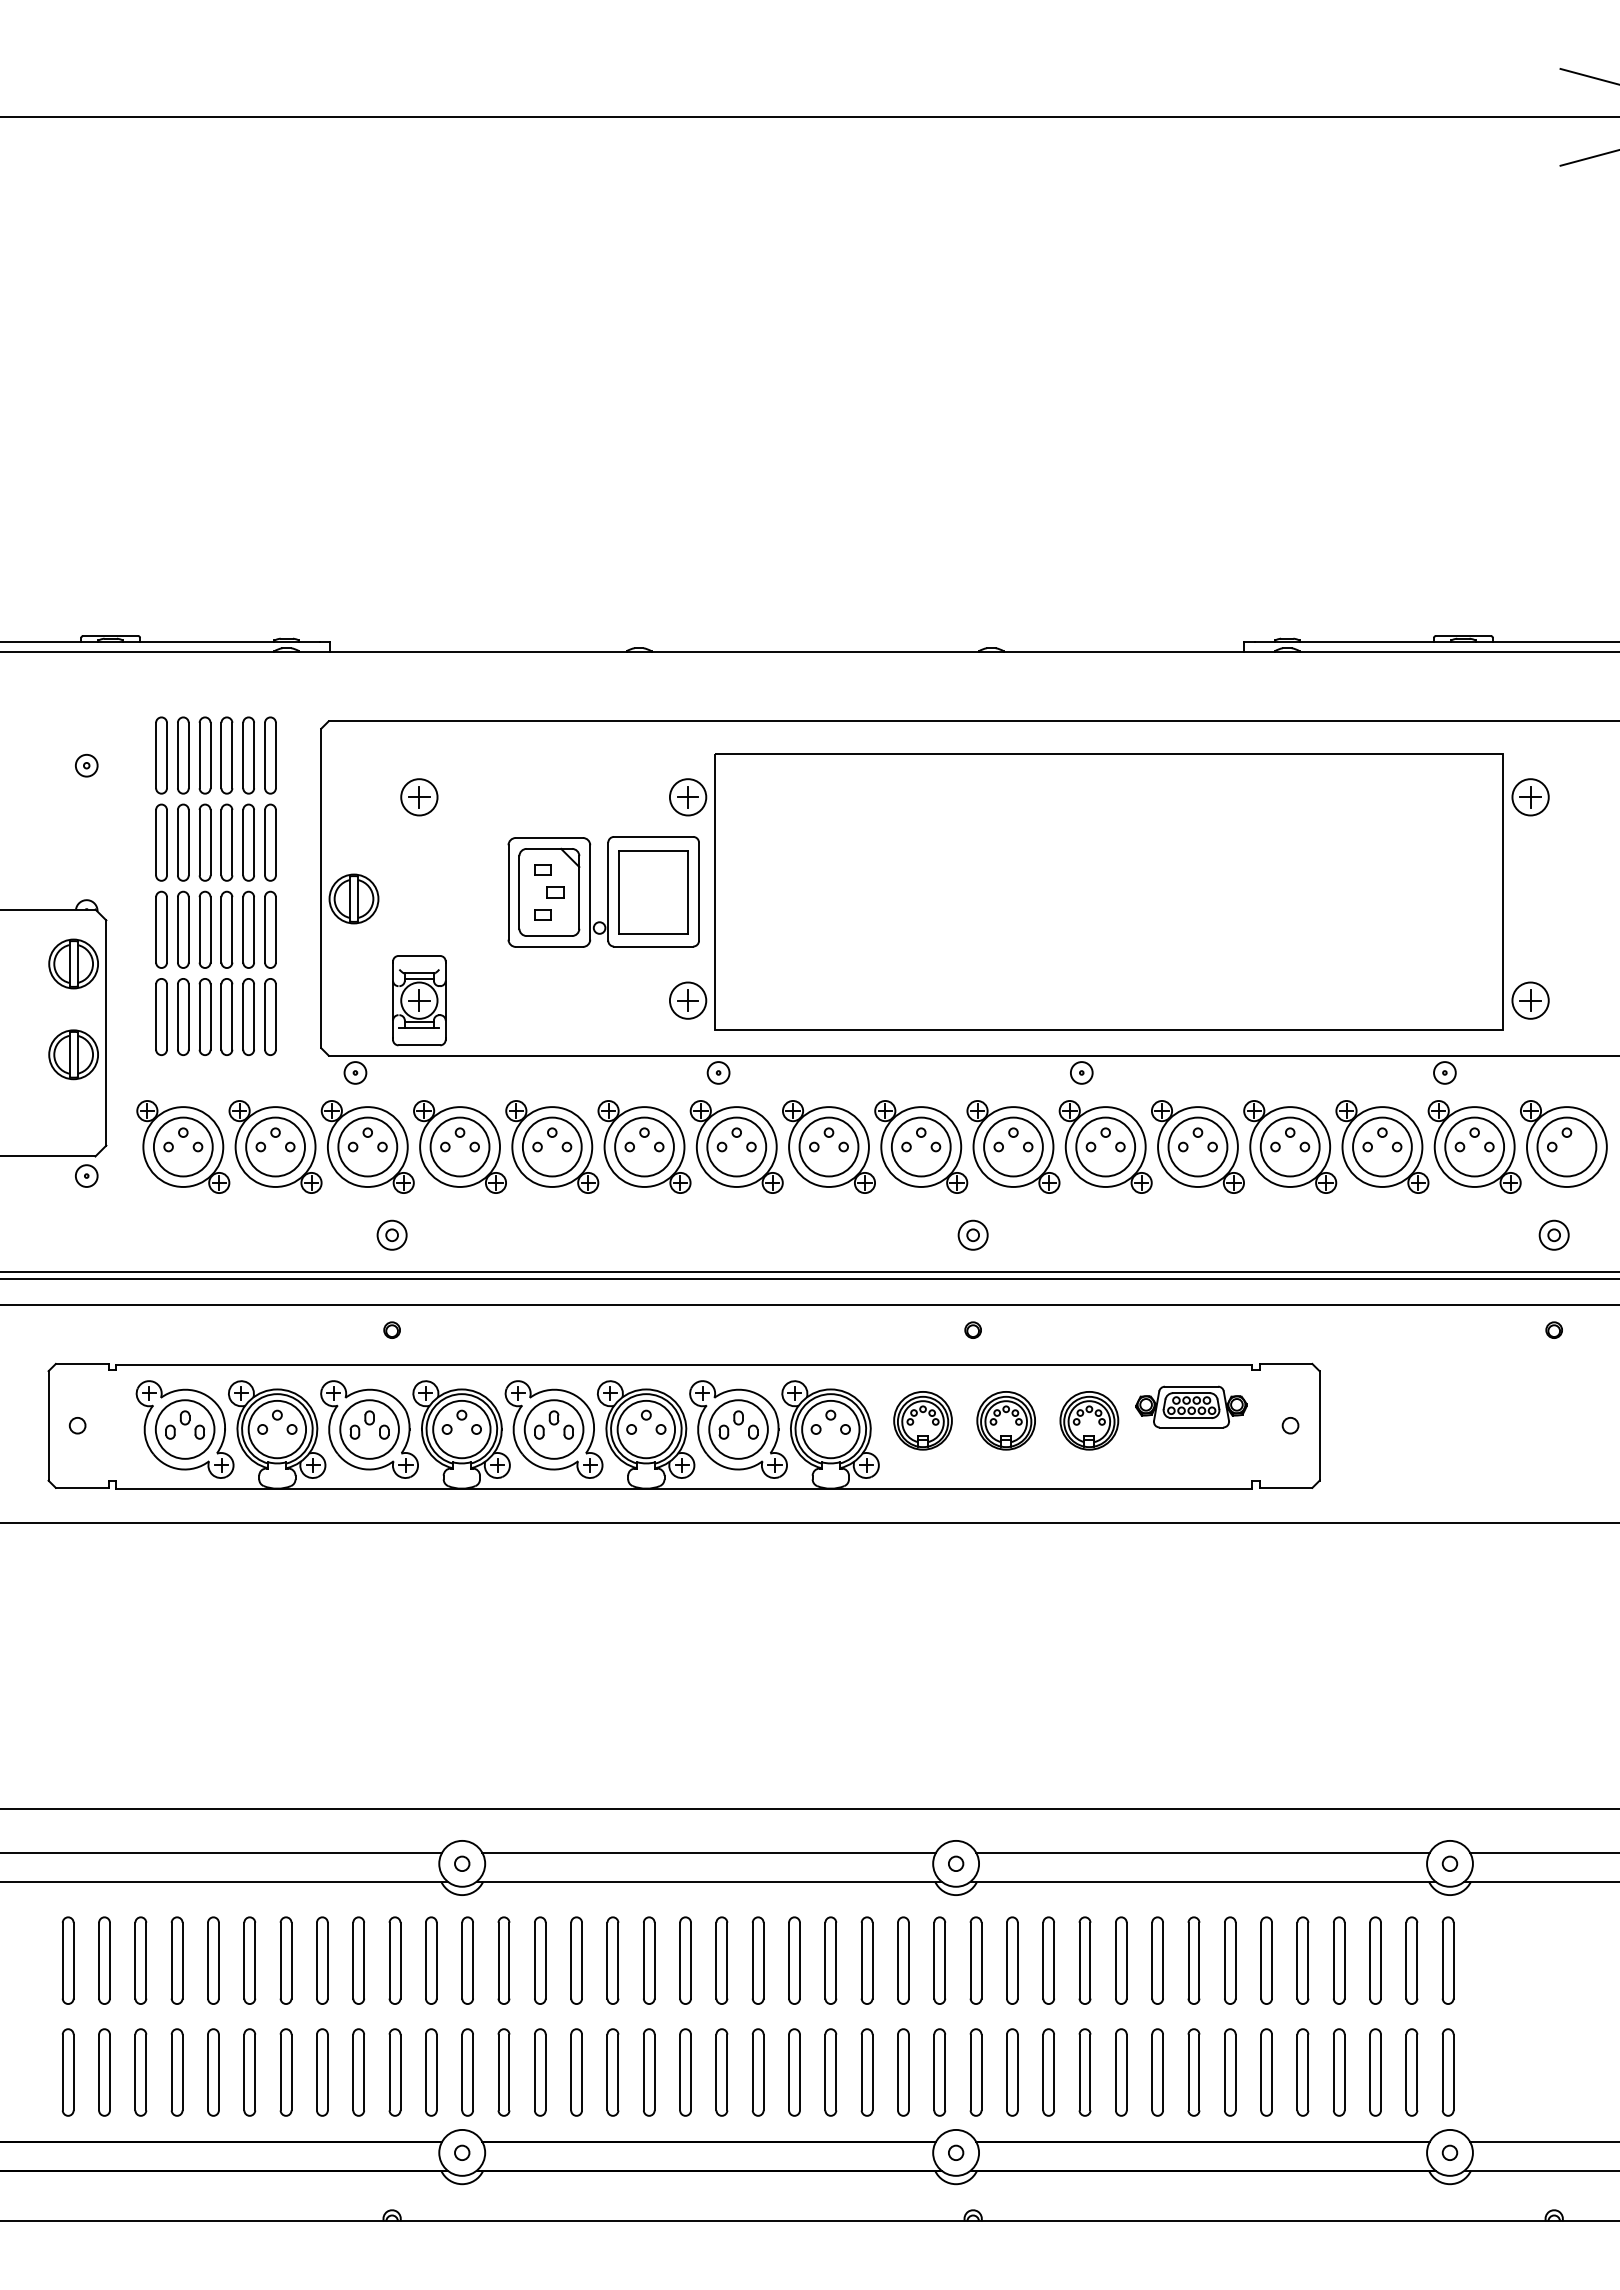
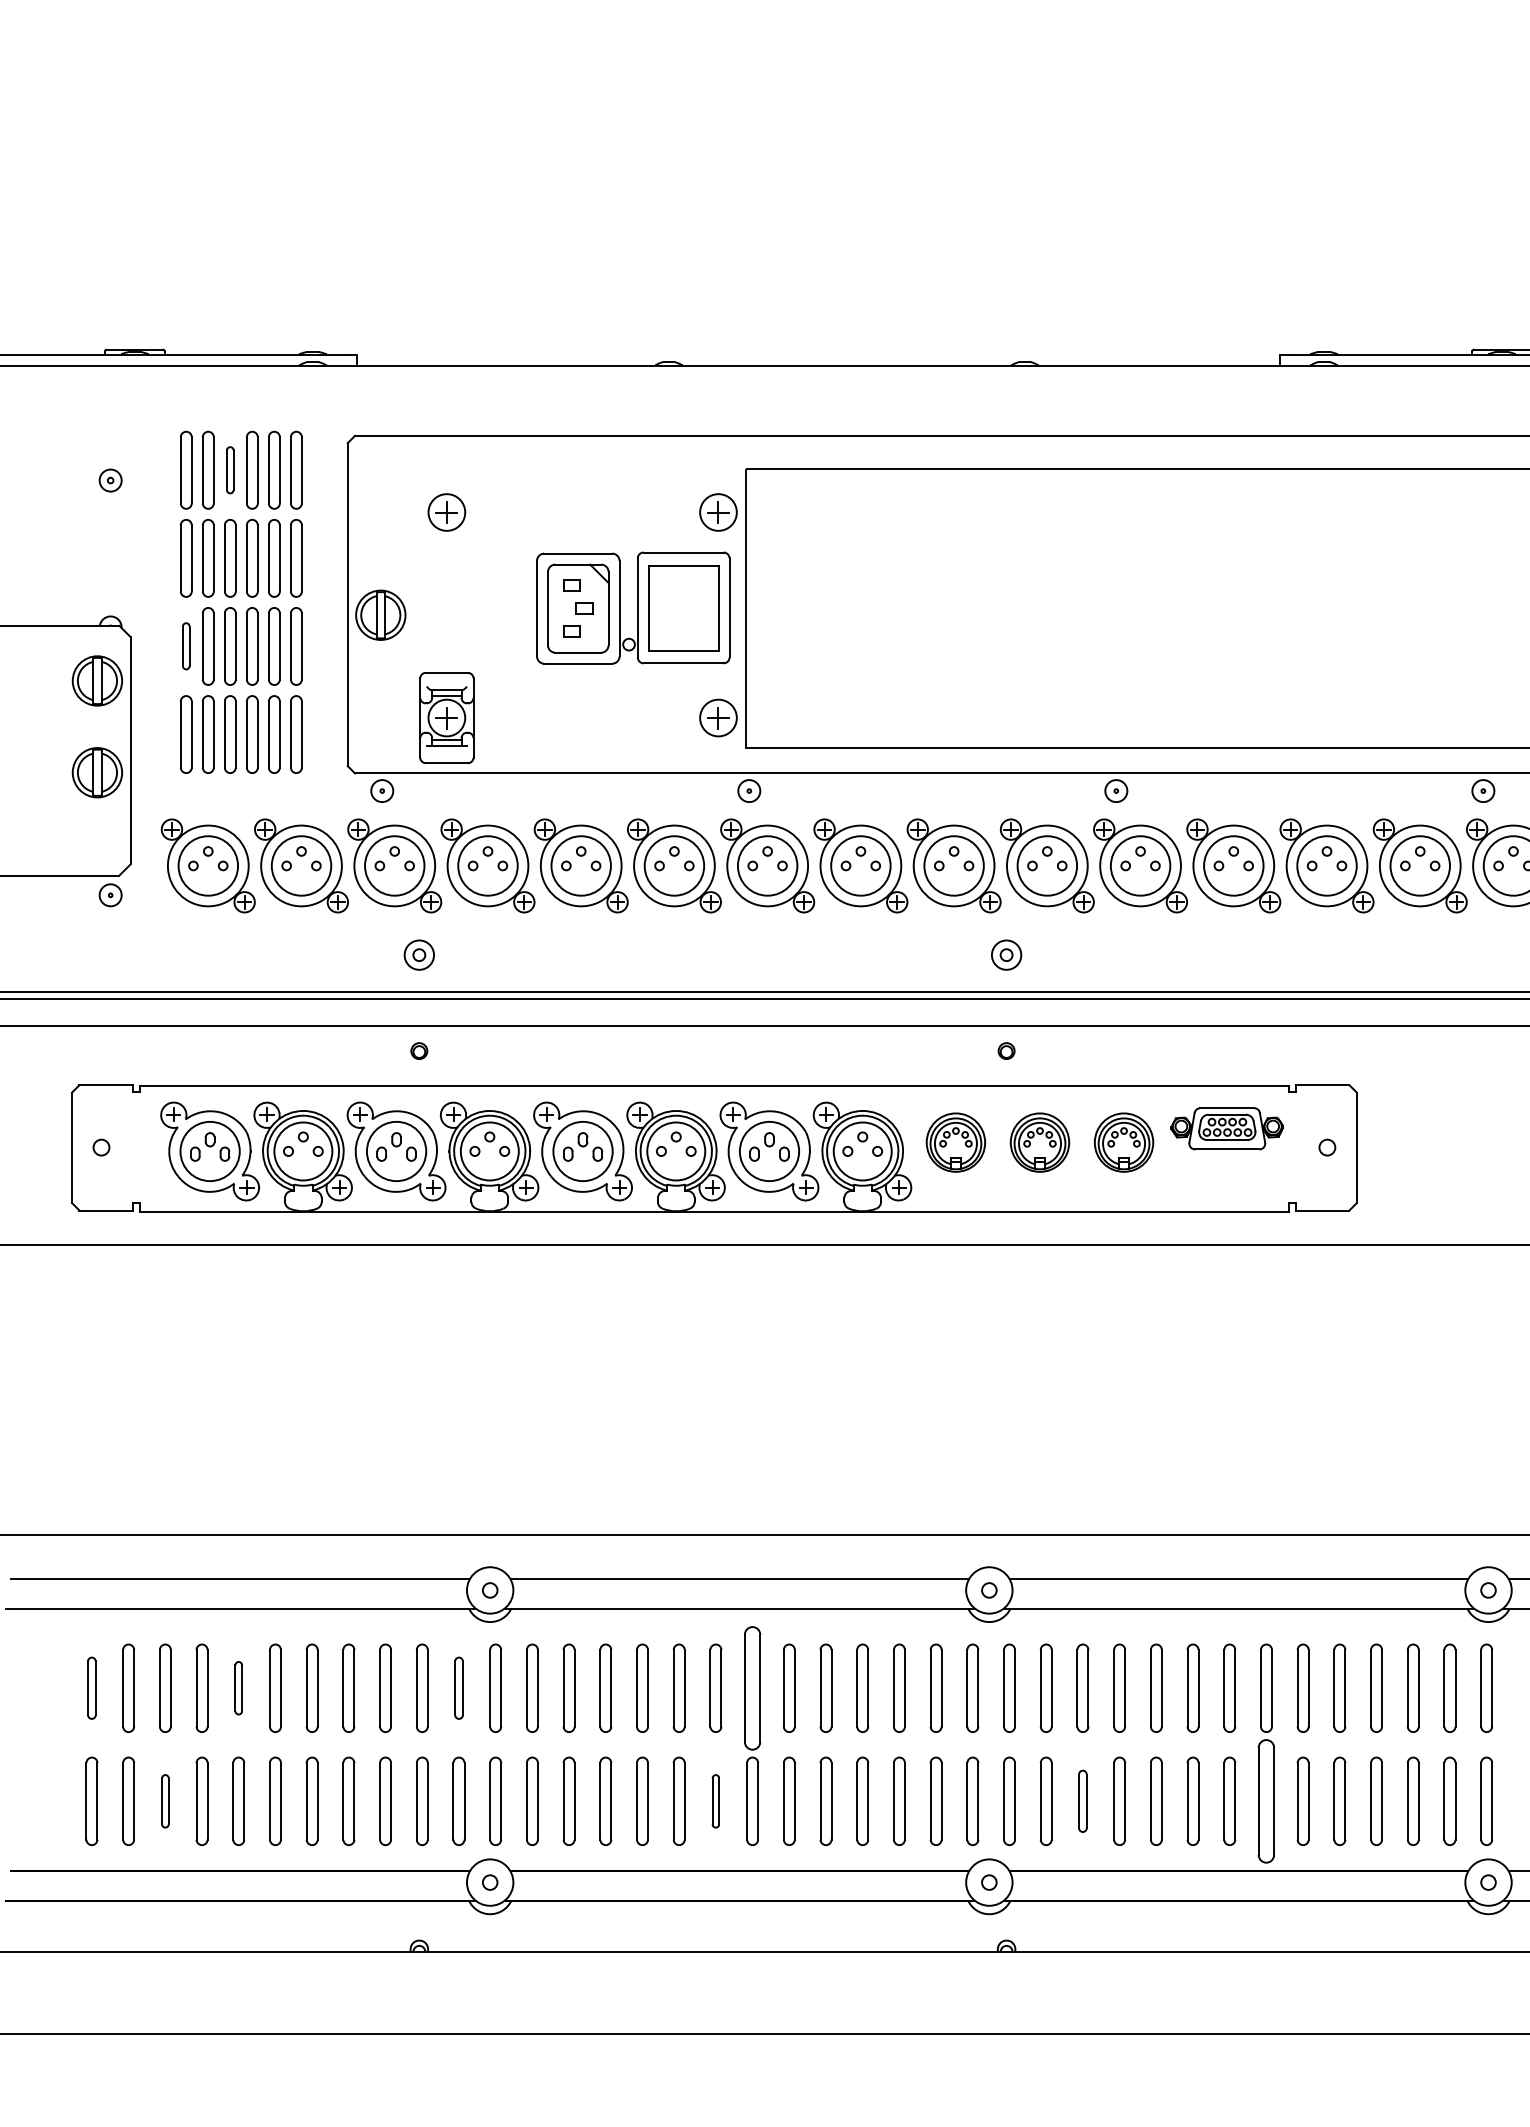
part: (204, 755) -> (229, 470), size x0.6
part: (161, 929) -> (186, 646), size x0.6
part: (67, 1960) -> (91, 1688), size x0.7
part: (213, 1960) -> (238, 1688), size x0.6
part: (431, 1960) -> (459, 1688), size x0.7
part: (721, 1960) -> (752, 1688), size x1.4
part: (140, 2072) -> (165, 1801), size x0.6
part: (685, 2072) -> (715, 1801), size x0.6
part: (1048, 2072) -> (1082, 1801), size x0.7
part: (1230, 2072) -> (1266, 1801), size x1.4

